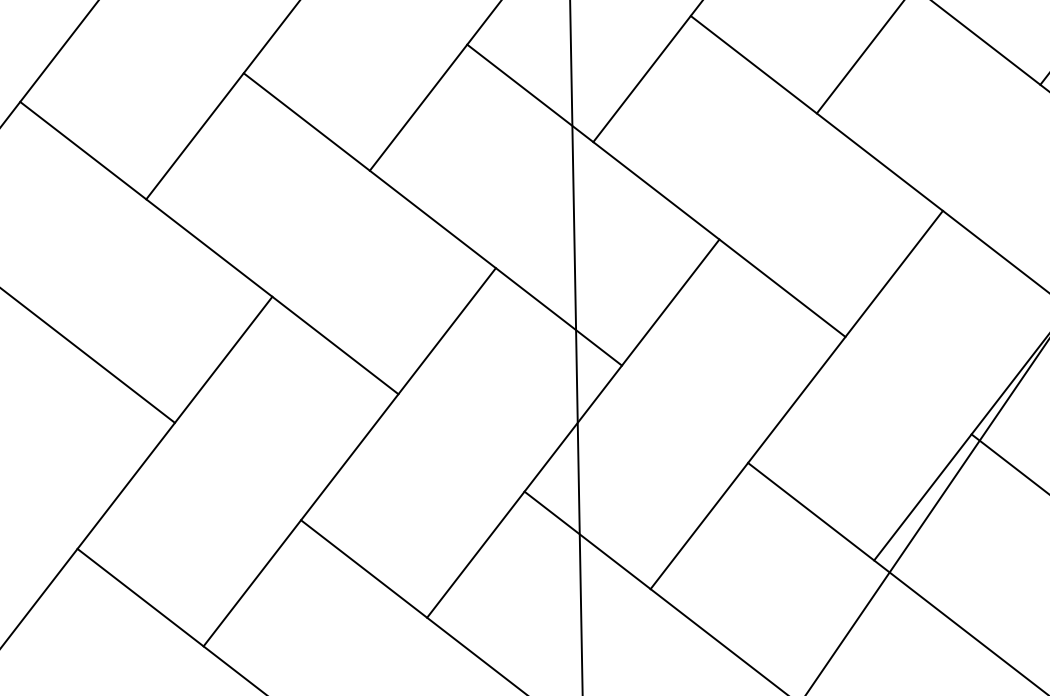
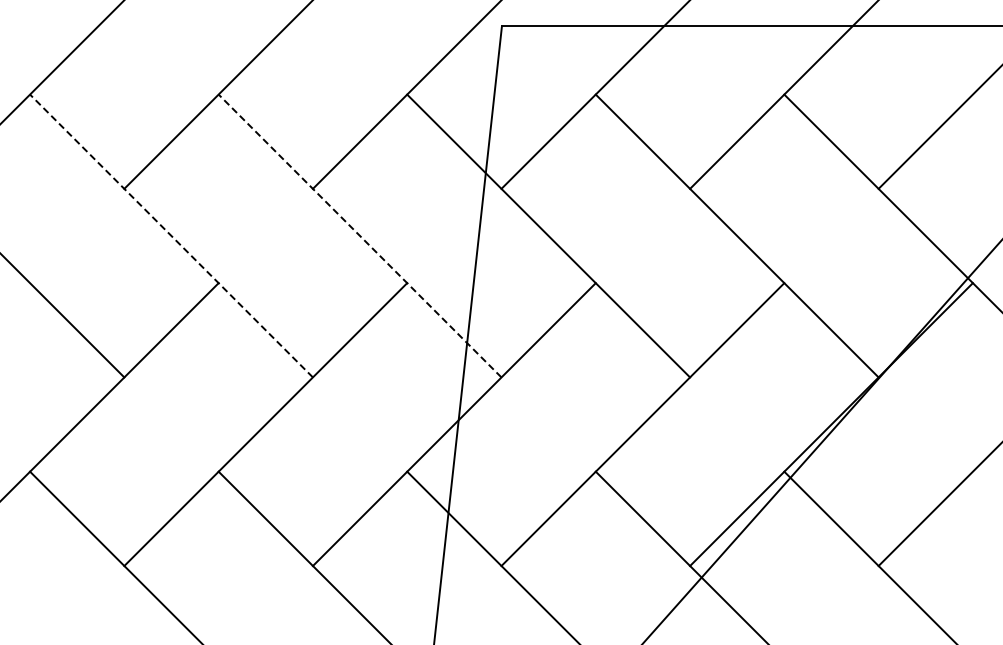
line: (433, 219) -> (360, 236), solid -> dashed
line: (209, 248) -> (171, 236), solid -> dashed

